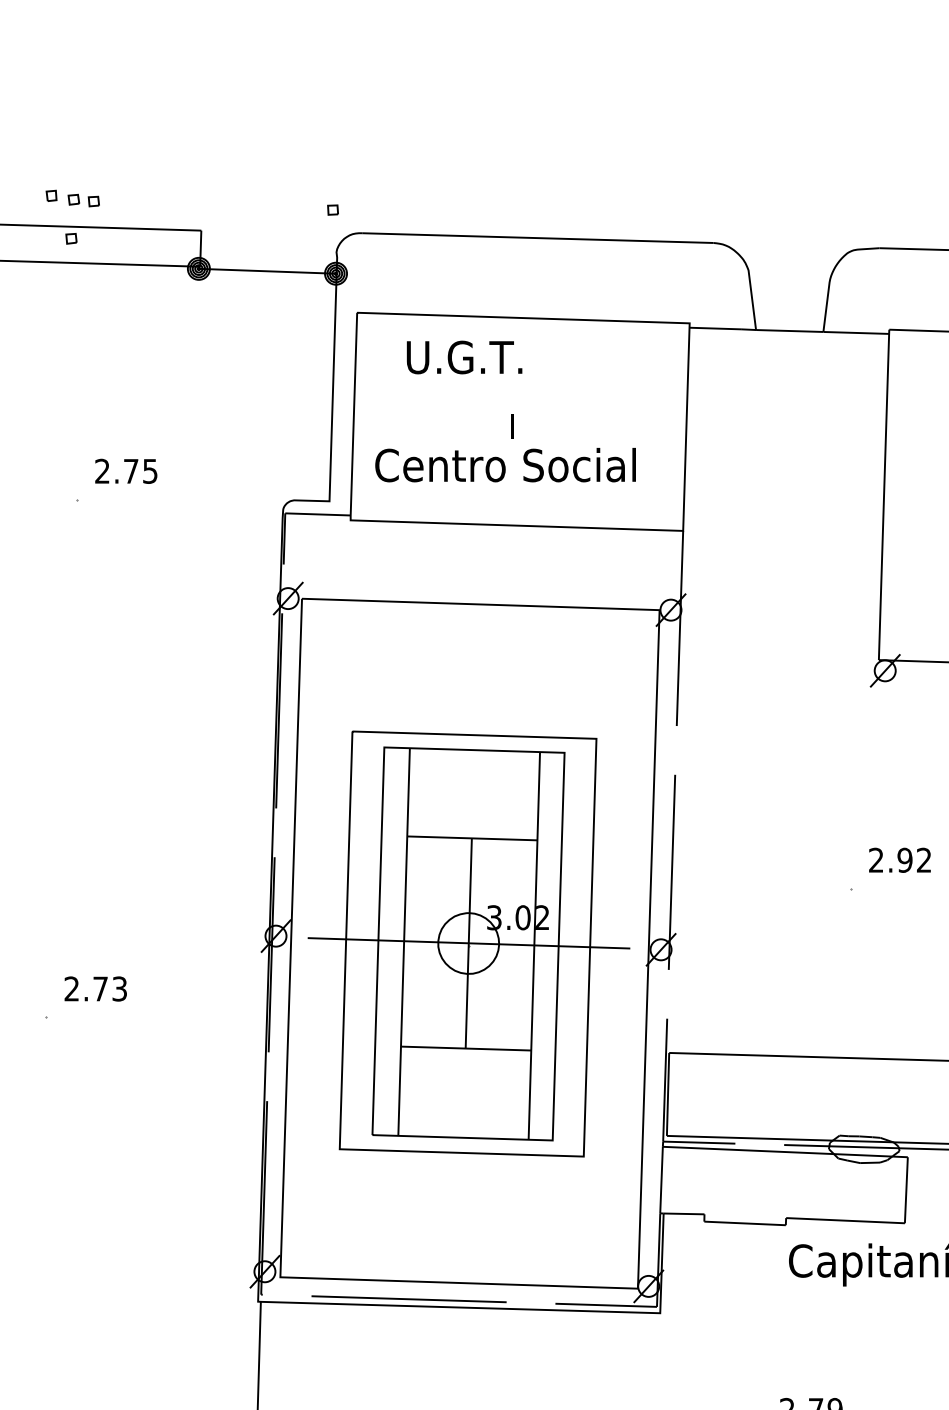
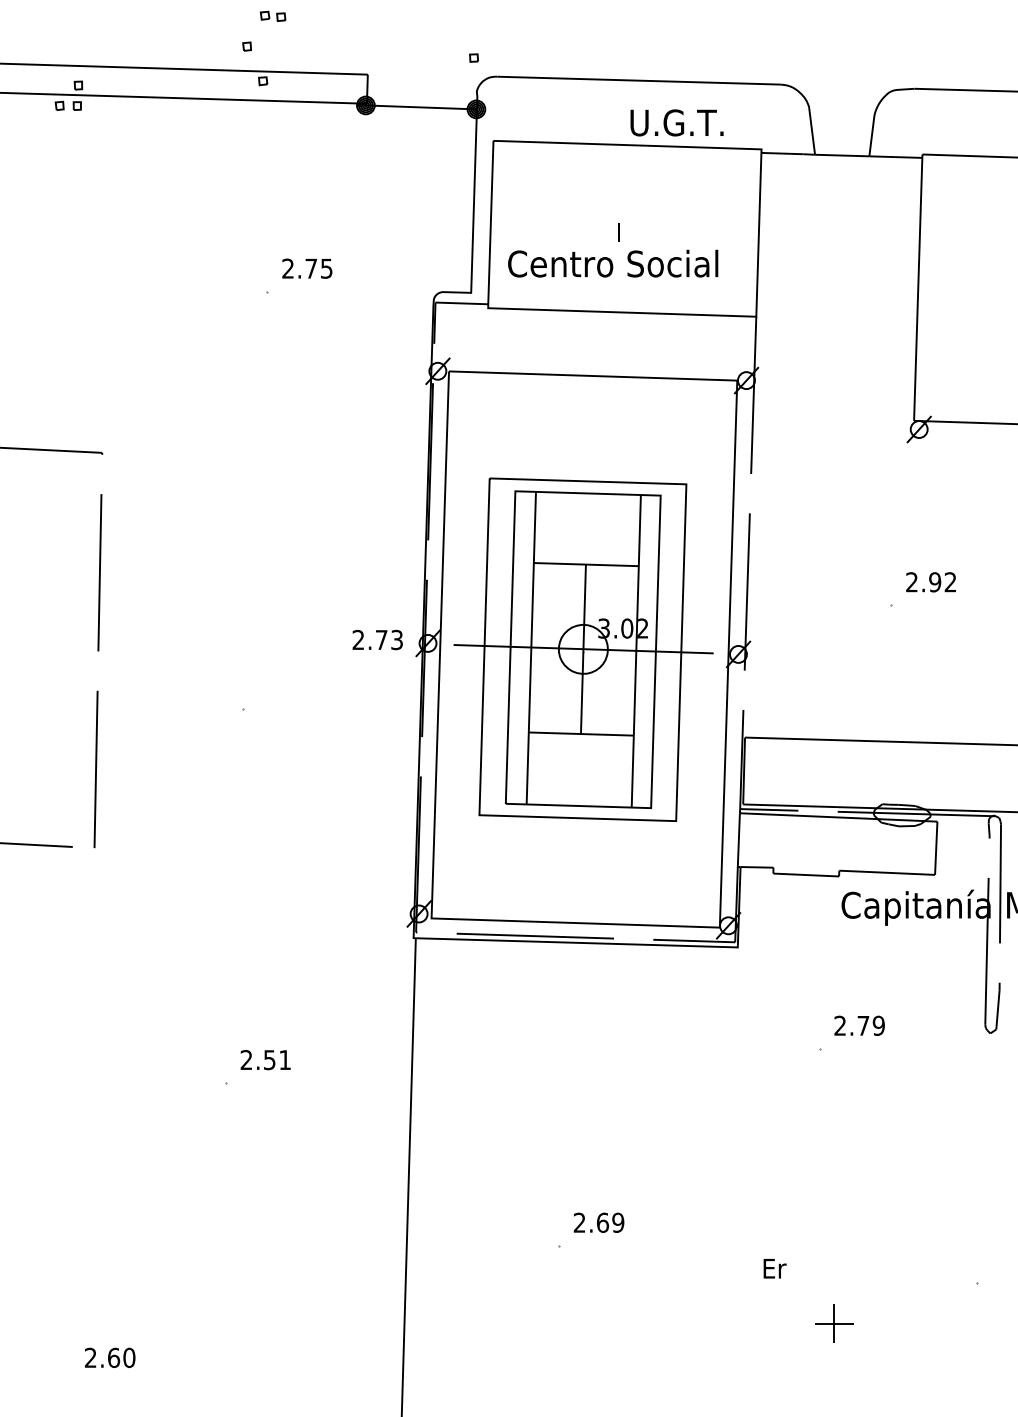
part: (83, 199) -> (272, 15), moved
text: (463, 356) -> (676, 122), moved
text: (95, 988) -> (377, 639), moved

